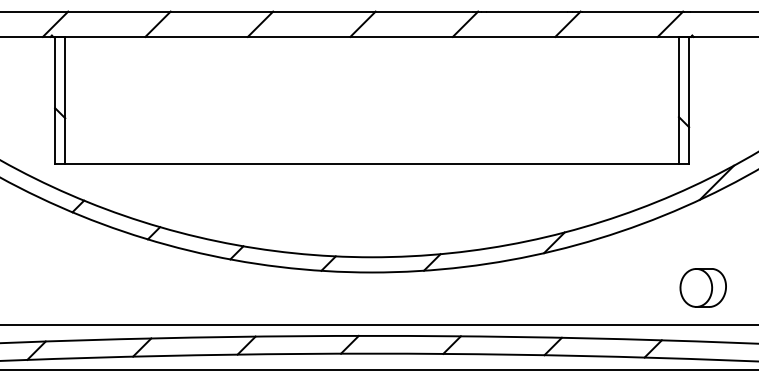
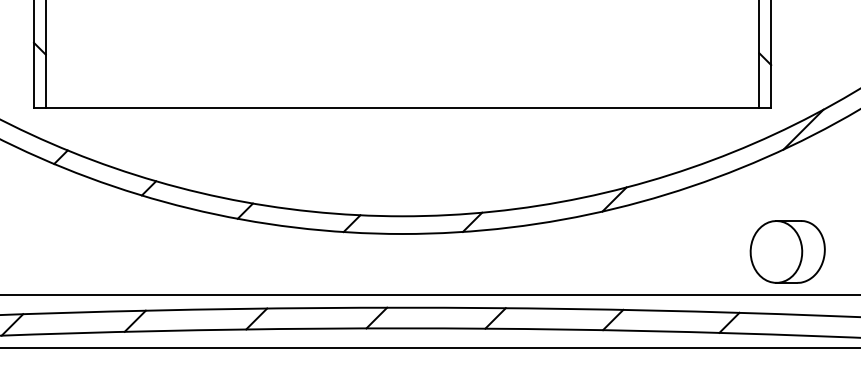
part: (702, 287) -> (786, 251), size x1.4

